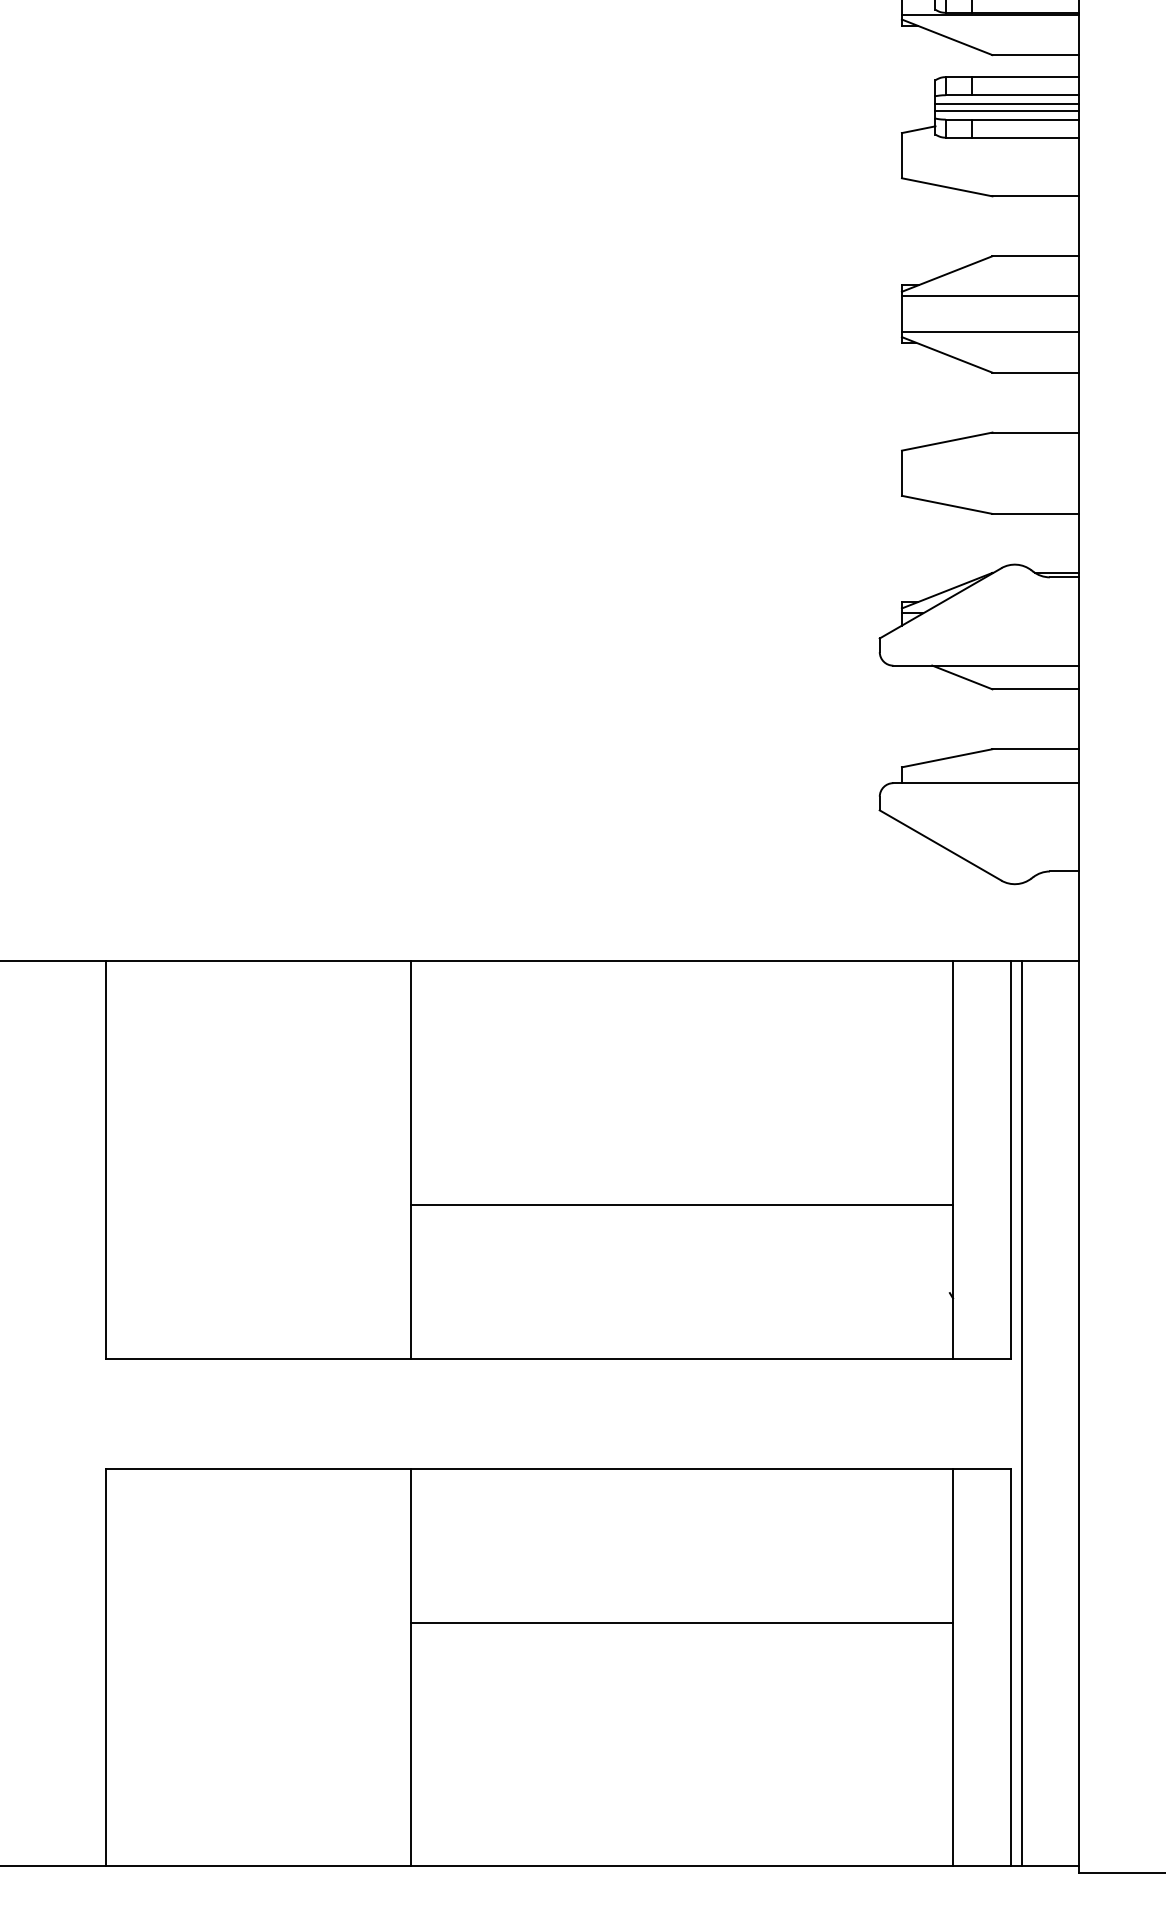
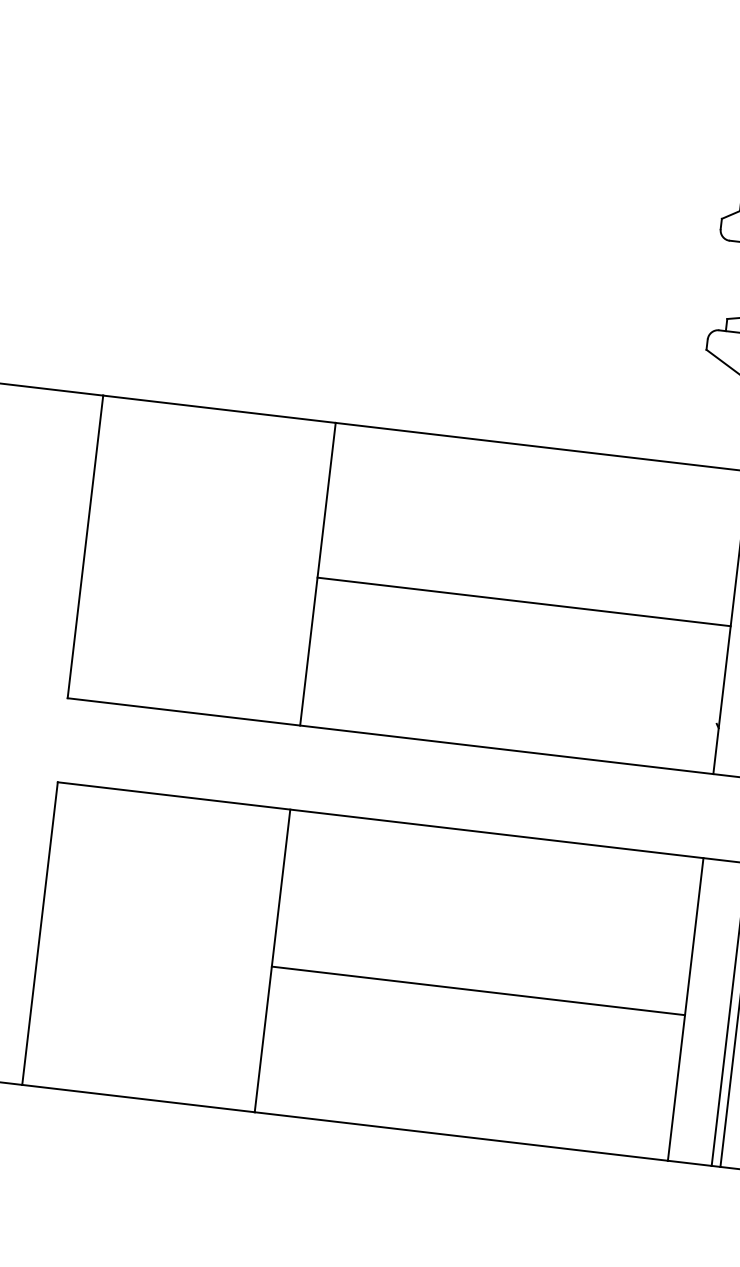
line: (681, 1204) -> (523, 601), moved
line: (681, 1623) -> (478, 991), moved

